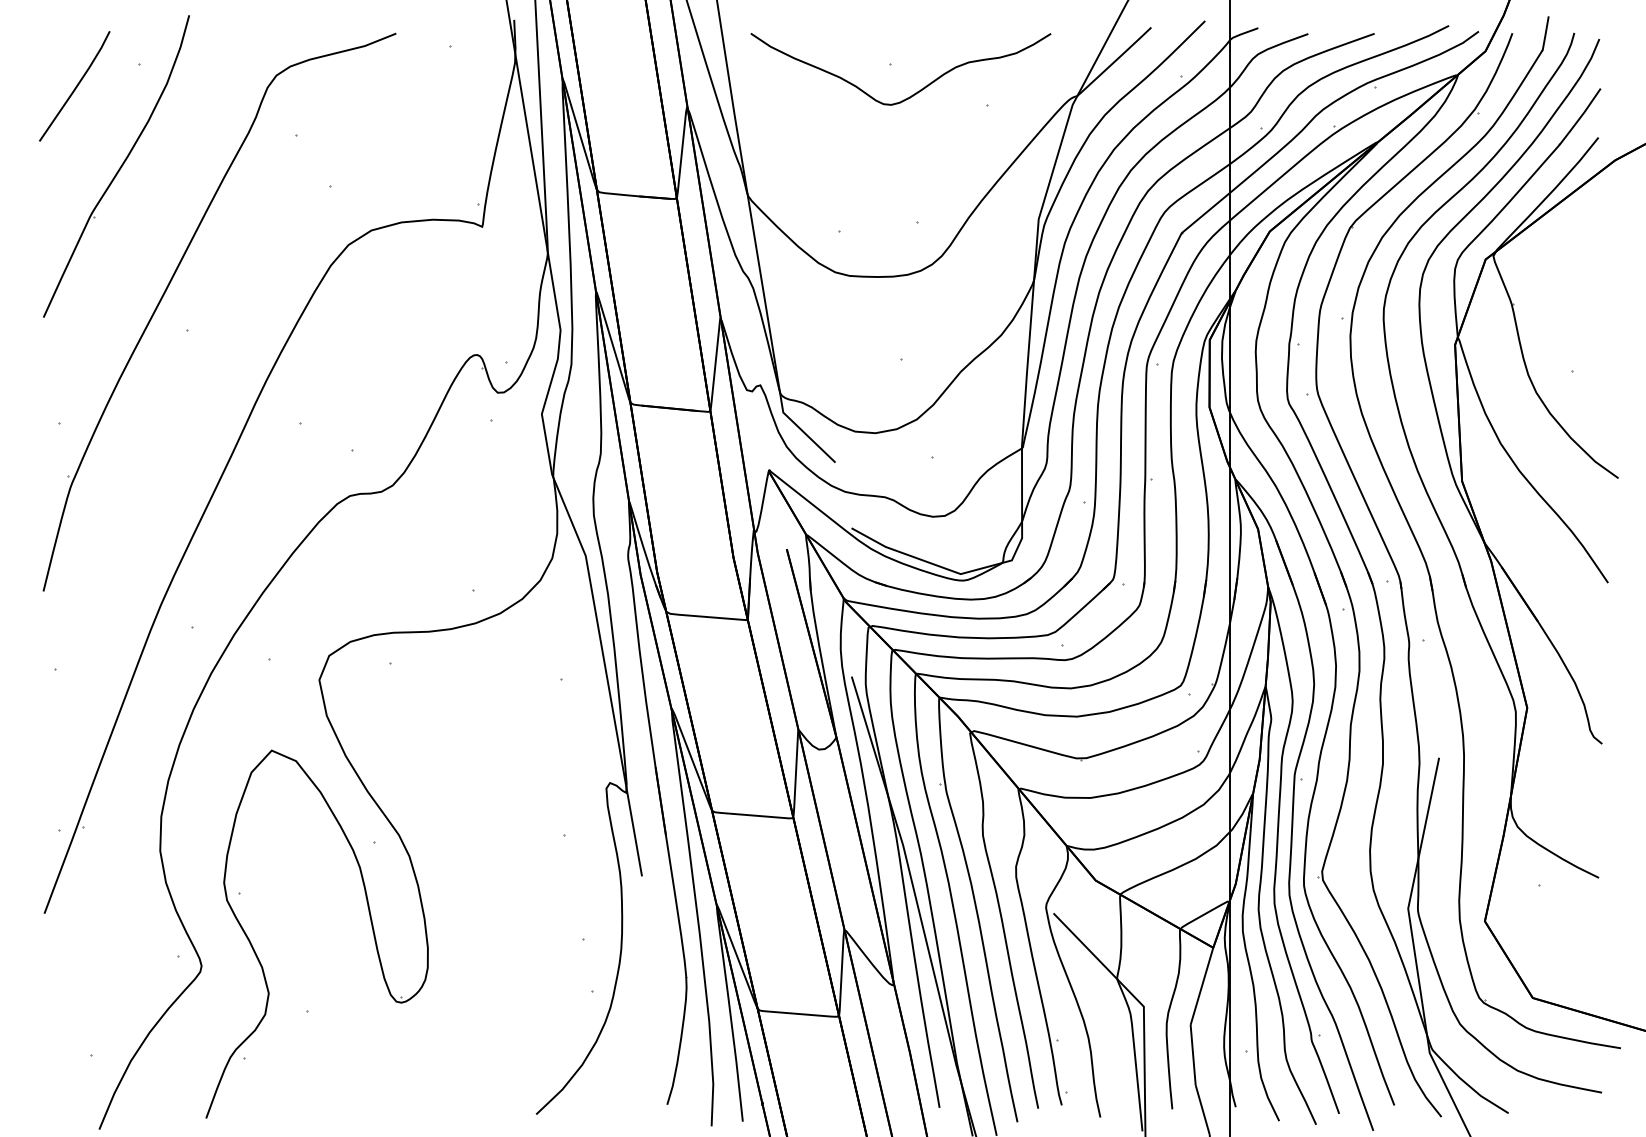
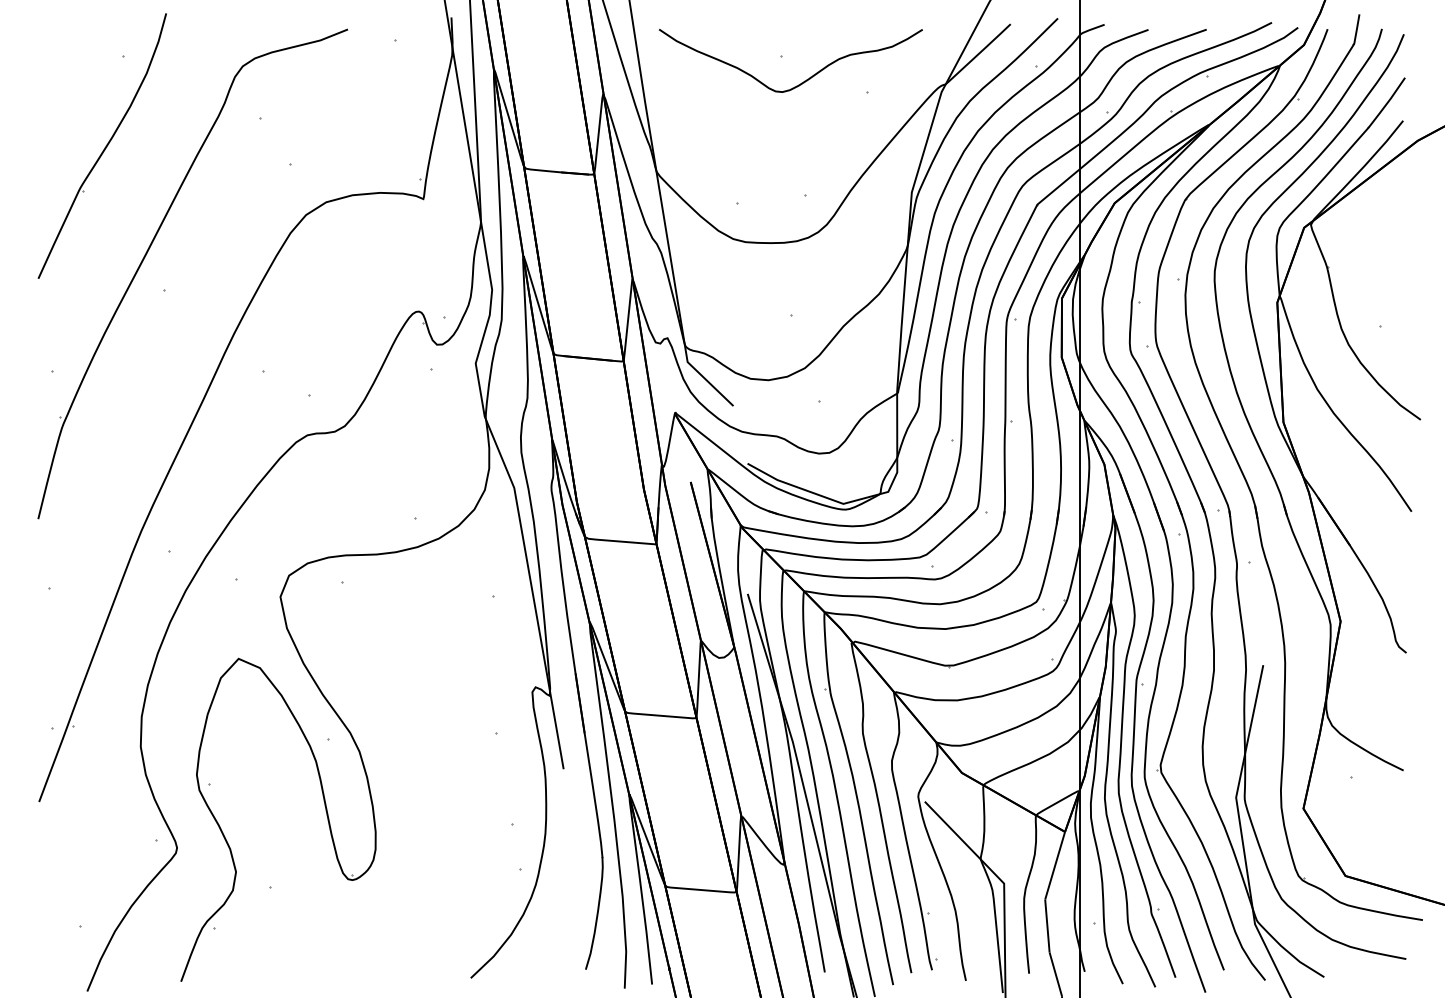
line: (75, 86) -> (66, 75), removed

